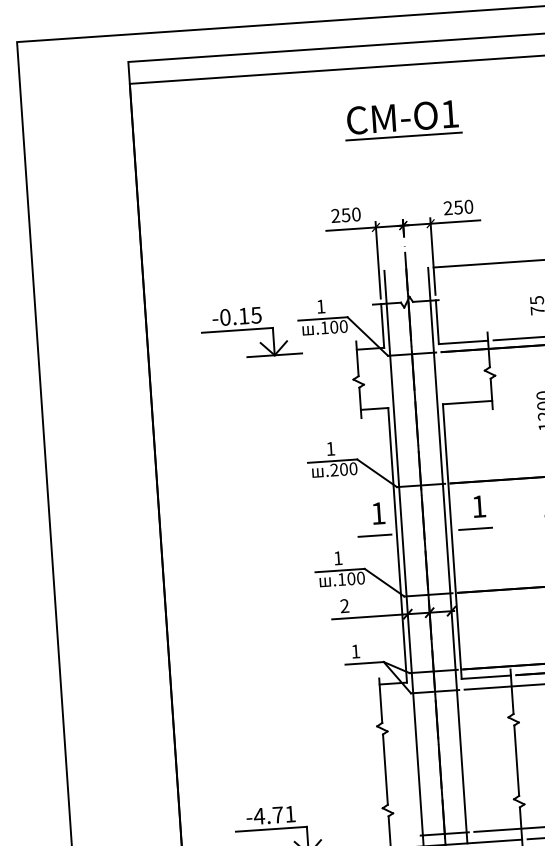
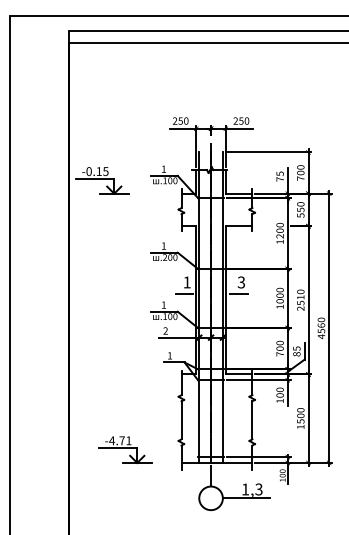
part: (402, 120) -> (214, 72), removed
part: (251, 332) -> (102, 180), moved
text: (477, 506) -> (240, 282), 1 -> 3

